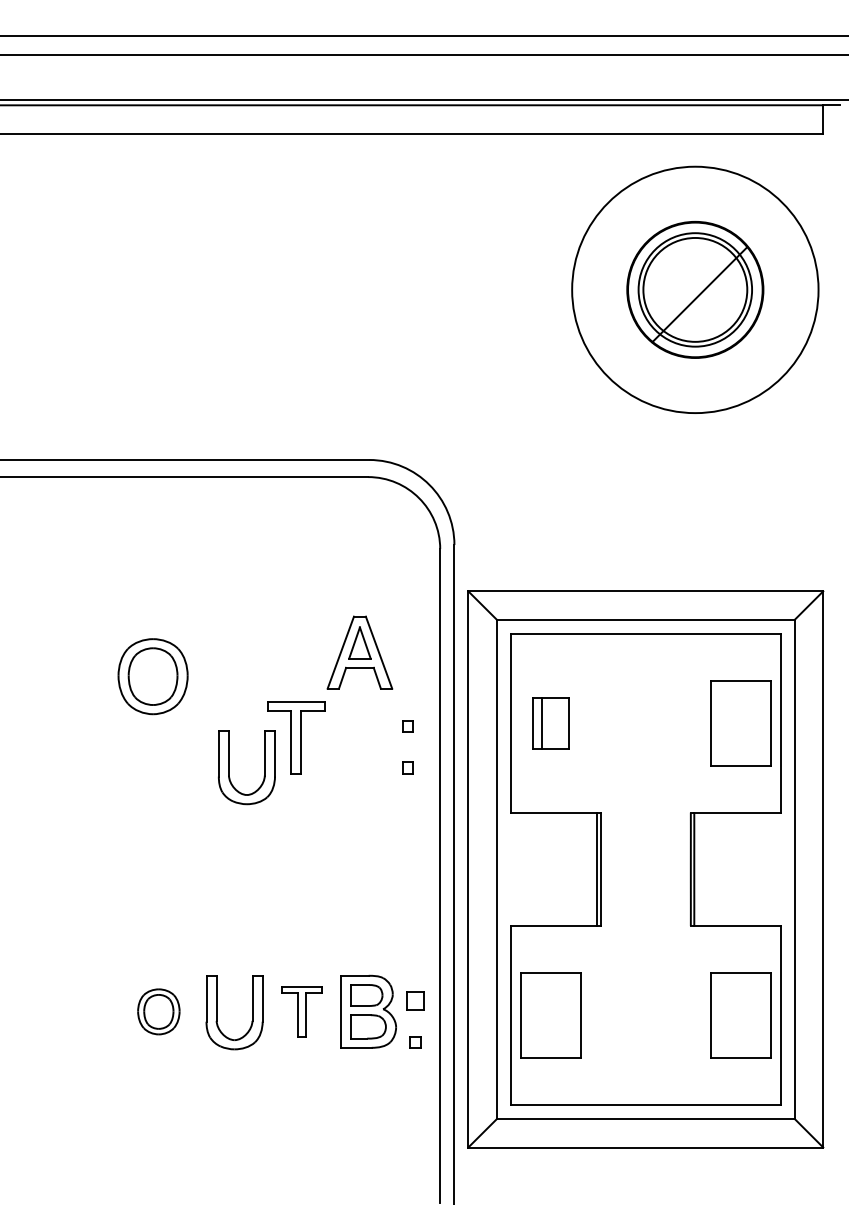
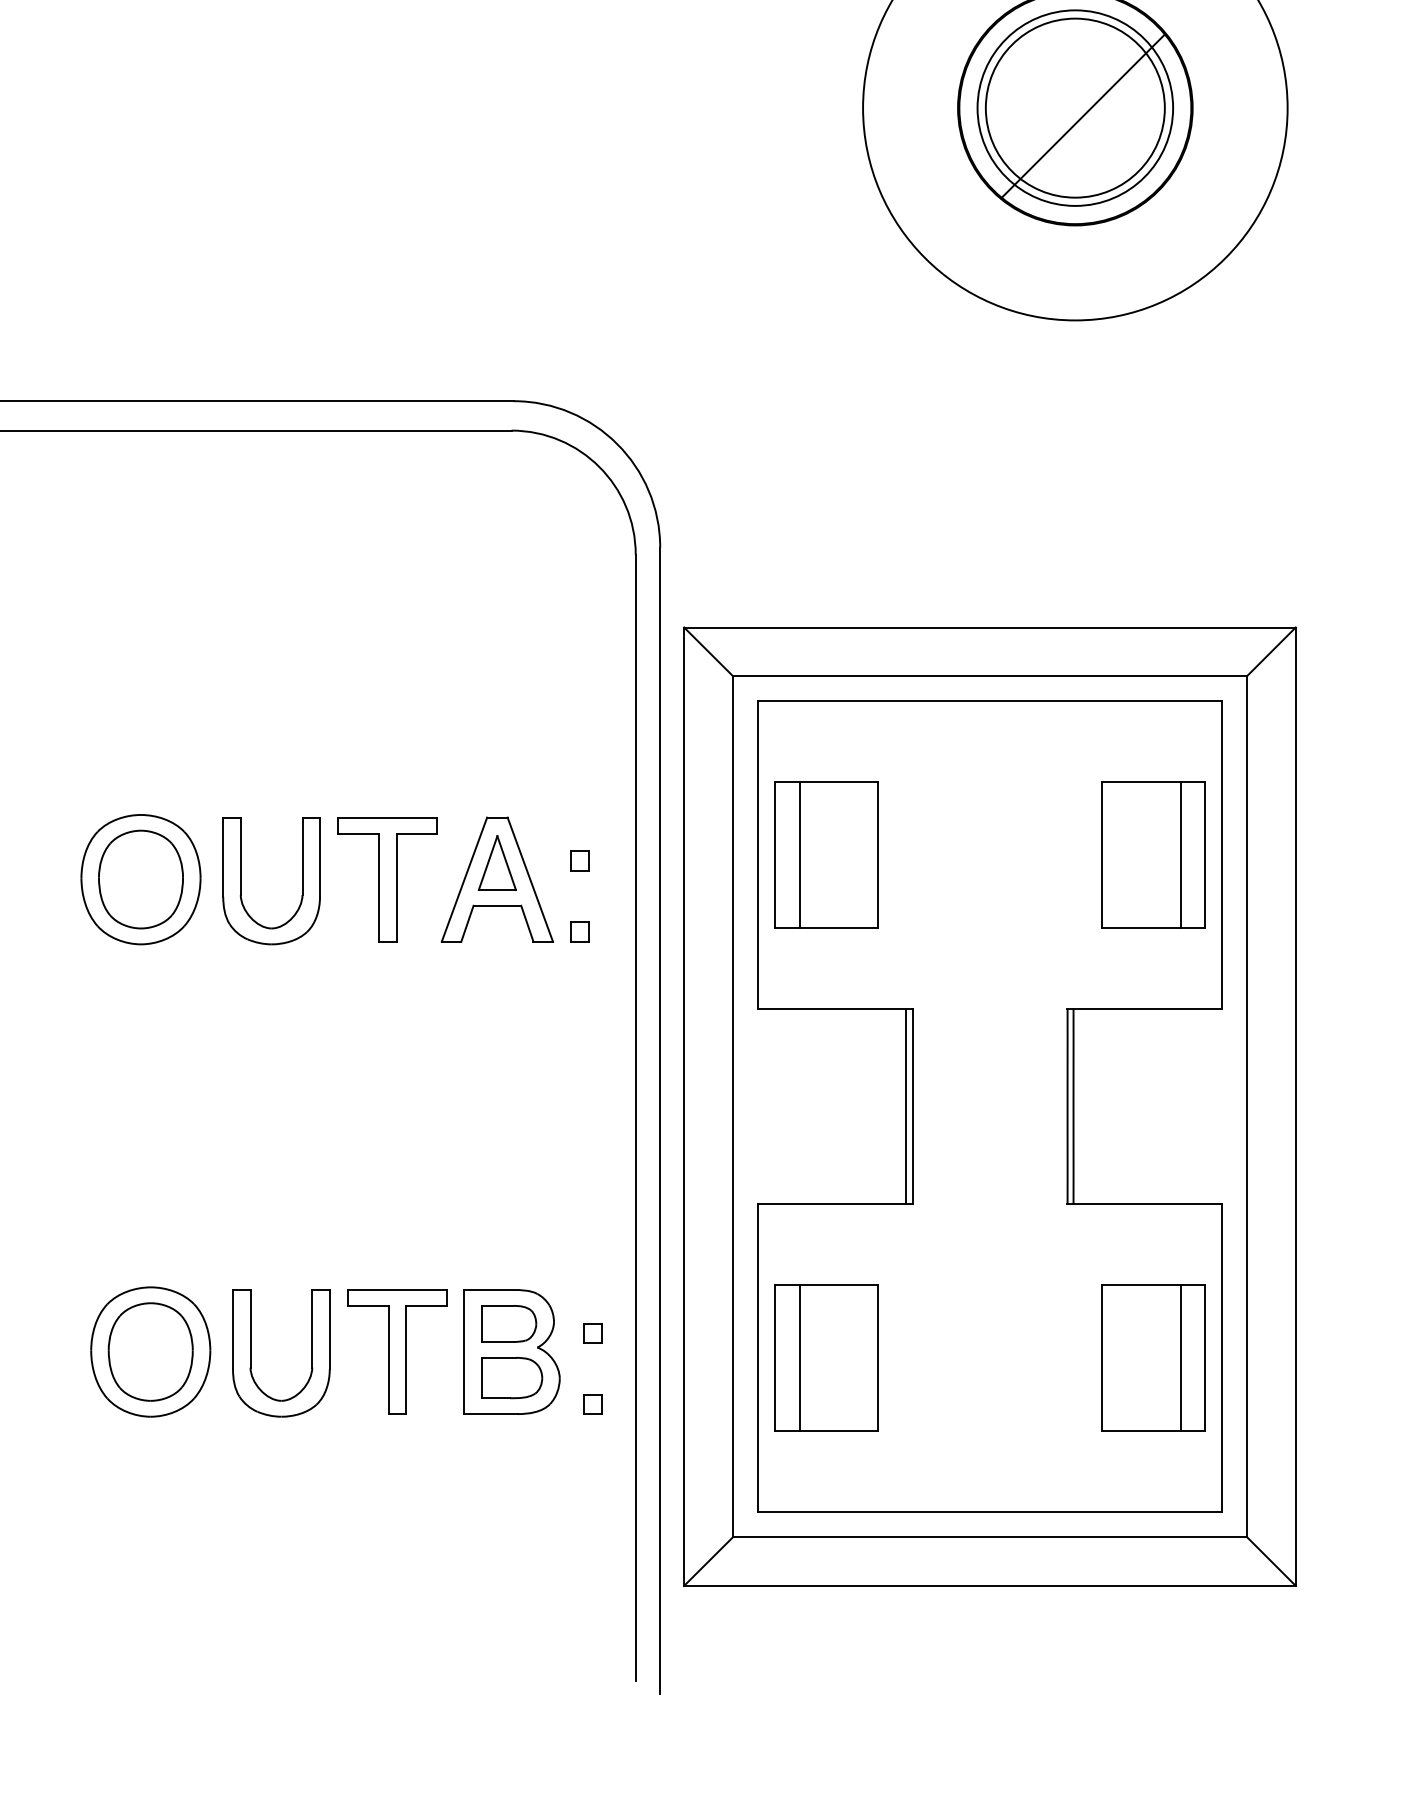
part: (359, 652) -> (496, 879), moved
part: (152, 676) -> (139, 879), moved
line: (756, 722) -> (1180, 853), added
part: (550, 723) -> (825, 855), size x1.67
part: (229, 767) -> (241, 881), moved
part: (415, 1000) -> (593, 1332), size x0.62
part: (158, 1011) -> (150, 1351), size x1.67
part: (301, 1011) -> (396, 1351), size x1.43
line: (535, 1014) -> (799, 1356), added
line: (756, 1014) -> (1180, 1356), added

